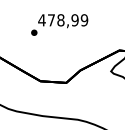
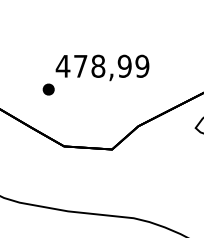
text: (59, 24) -> (95, 74), moved

